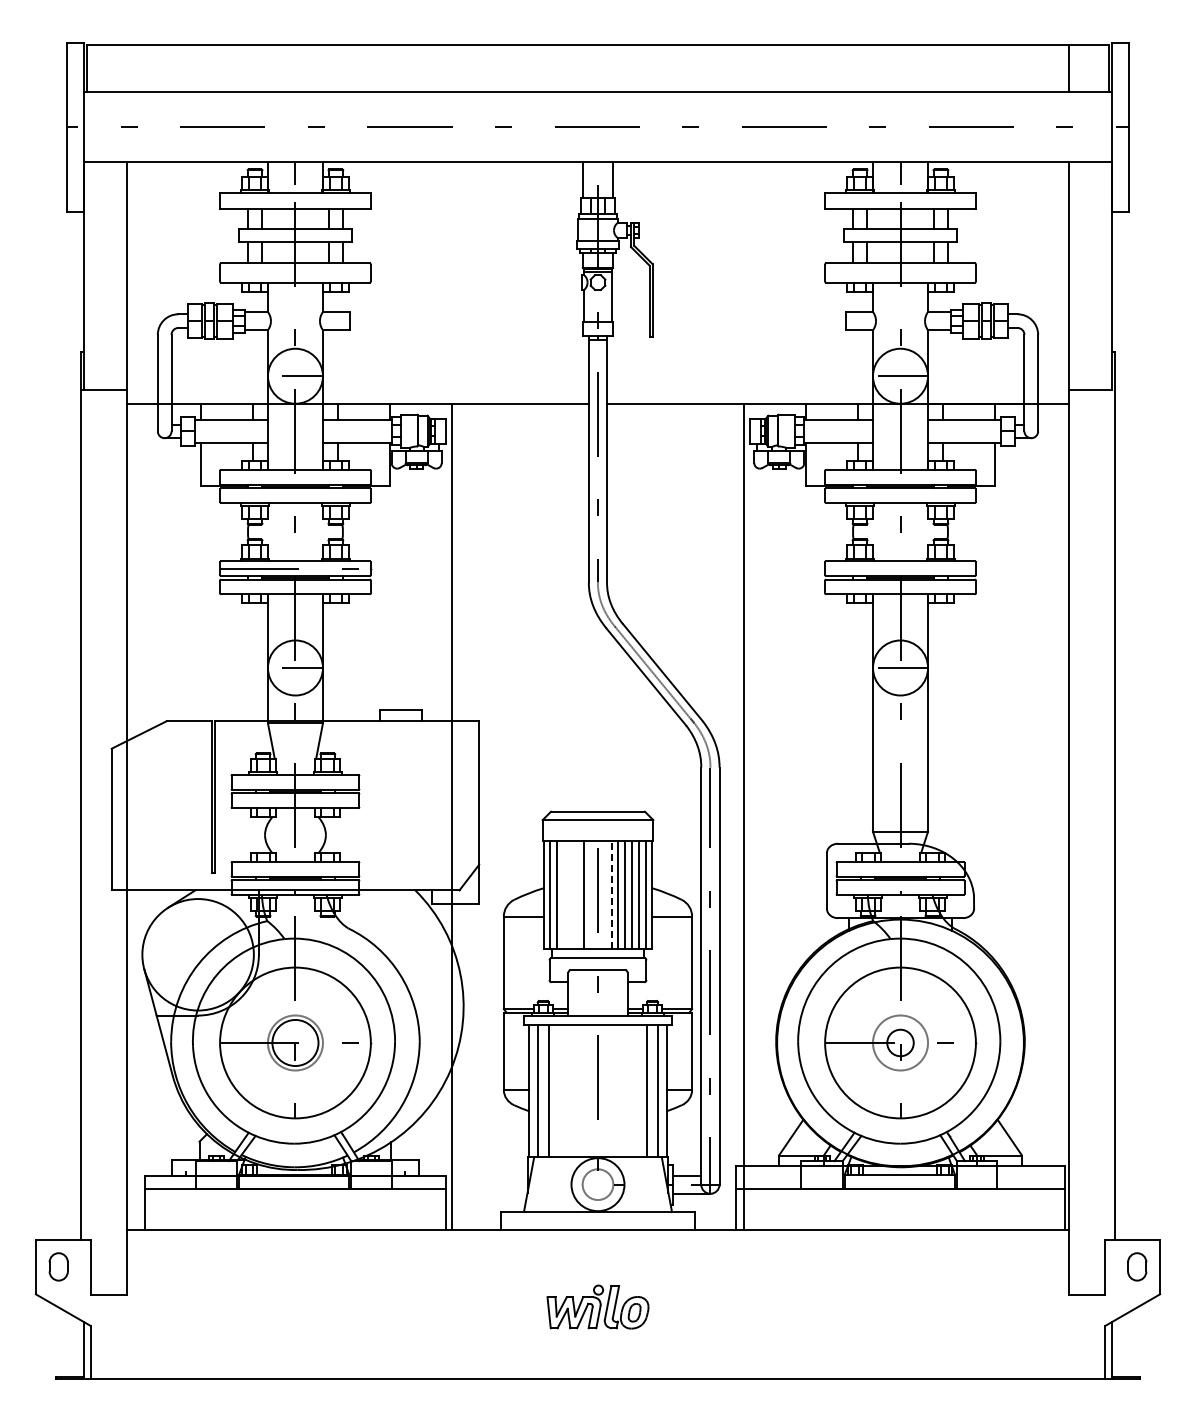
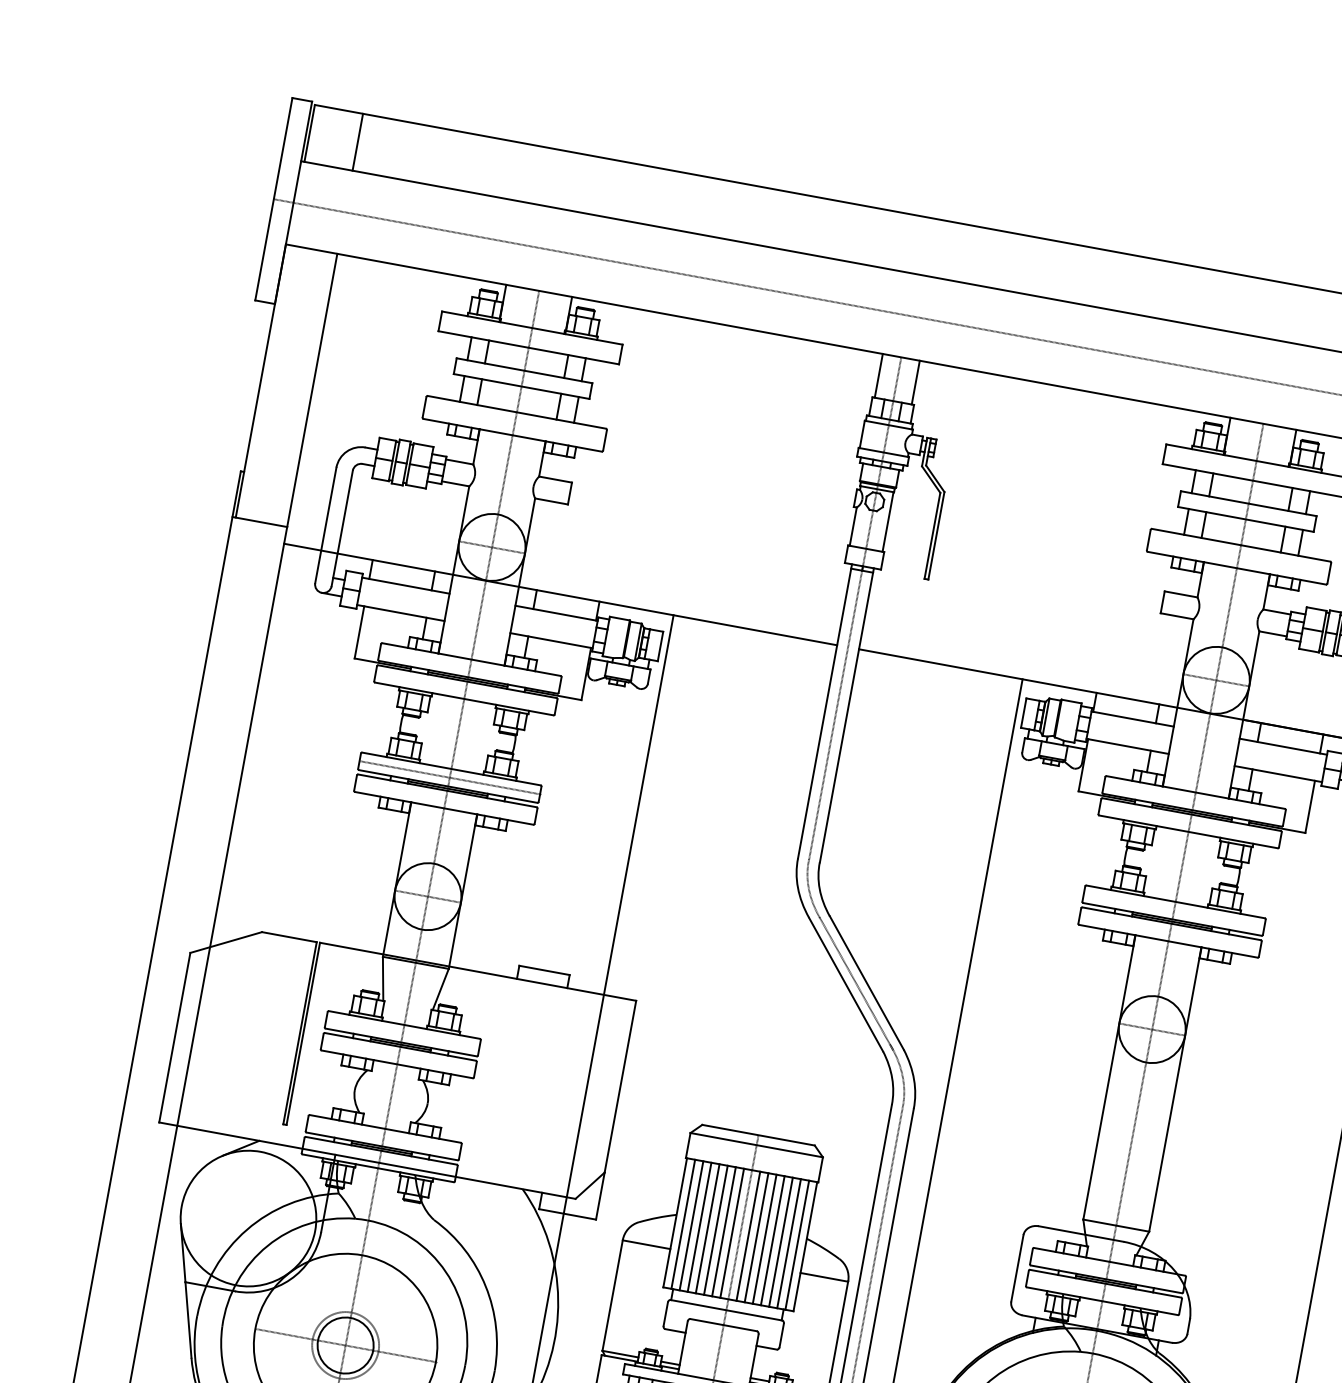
line: (126, 68) -> (357, 141), added
line: (564, 894) -> (700, 1226), added
line: (570, 894) -> (707, 1228), added
line: (577, 894) -> (715, 1229), added
line: (591, 894) -> (732, 1232), added
line: (604, 894) -> (748, 1235), added
line: (611, 894) -> (756, 1237), dashed -> solid

